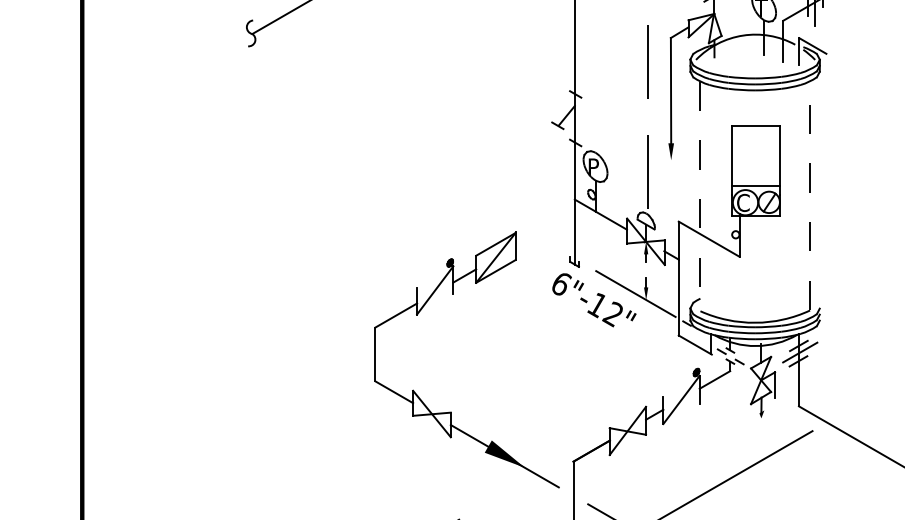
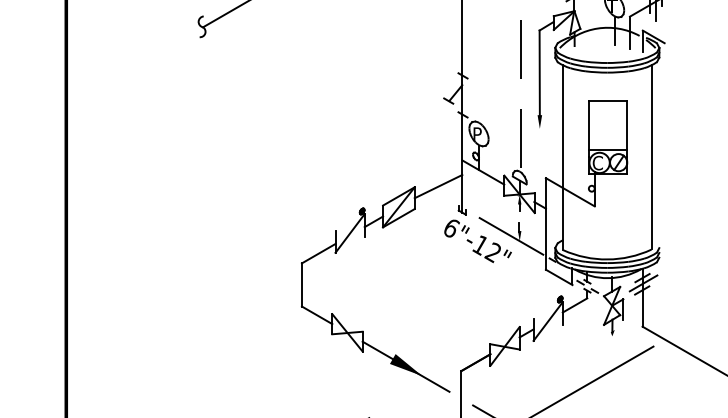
line: (810, 194) -> (651, 156), dashed -> solid
line: (700, 197) -> (563, 158), dashed -> solid
line: (545, 232) -> (438, 186), added

